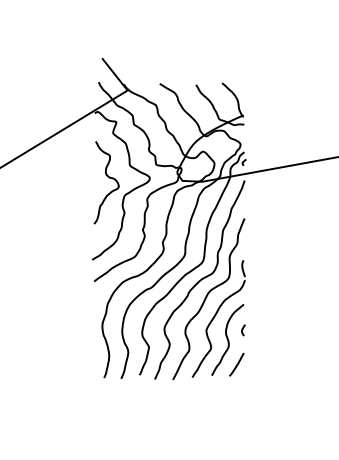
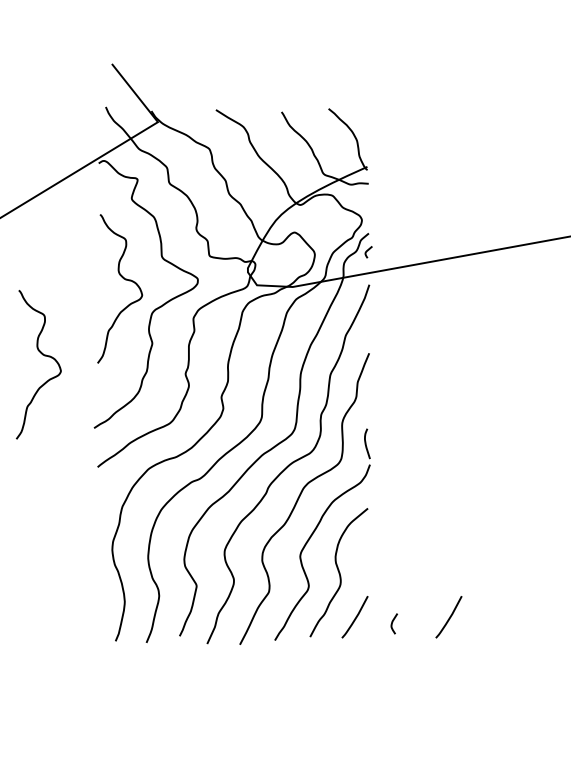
curve: (64, 220) -> (43, 356), added
curve: (243, 329) -> (394, 622), moved
line: (288, 364) -> (448, 616), added

